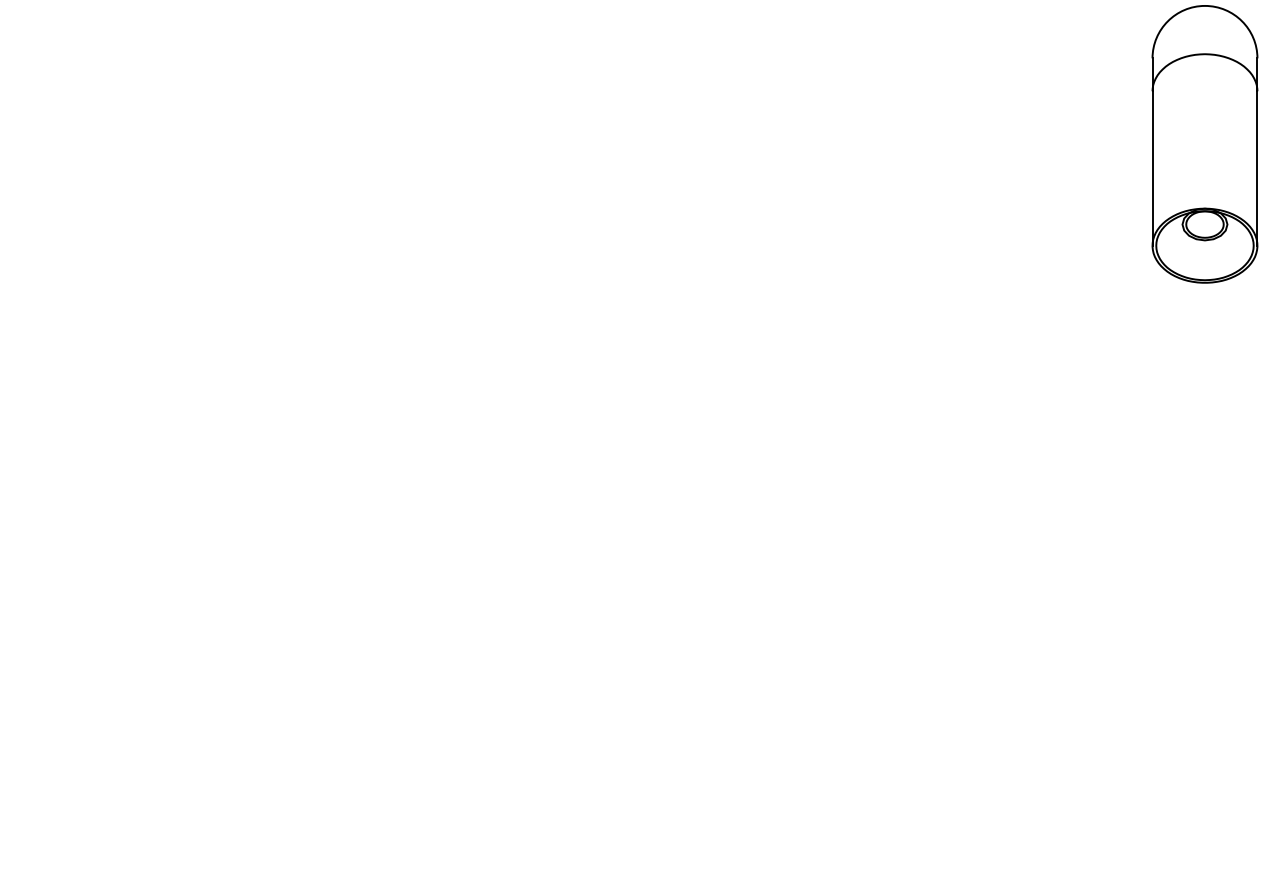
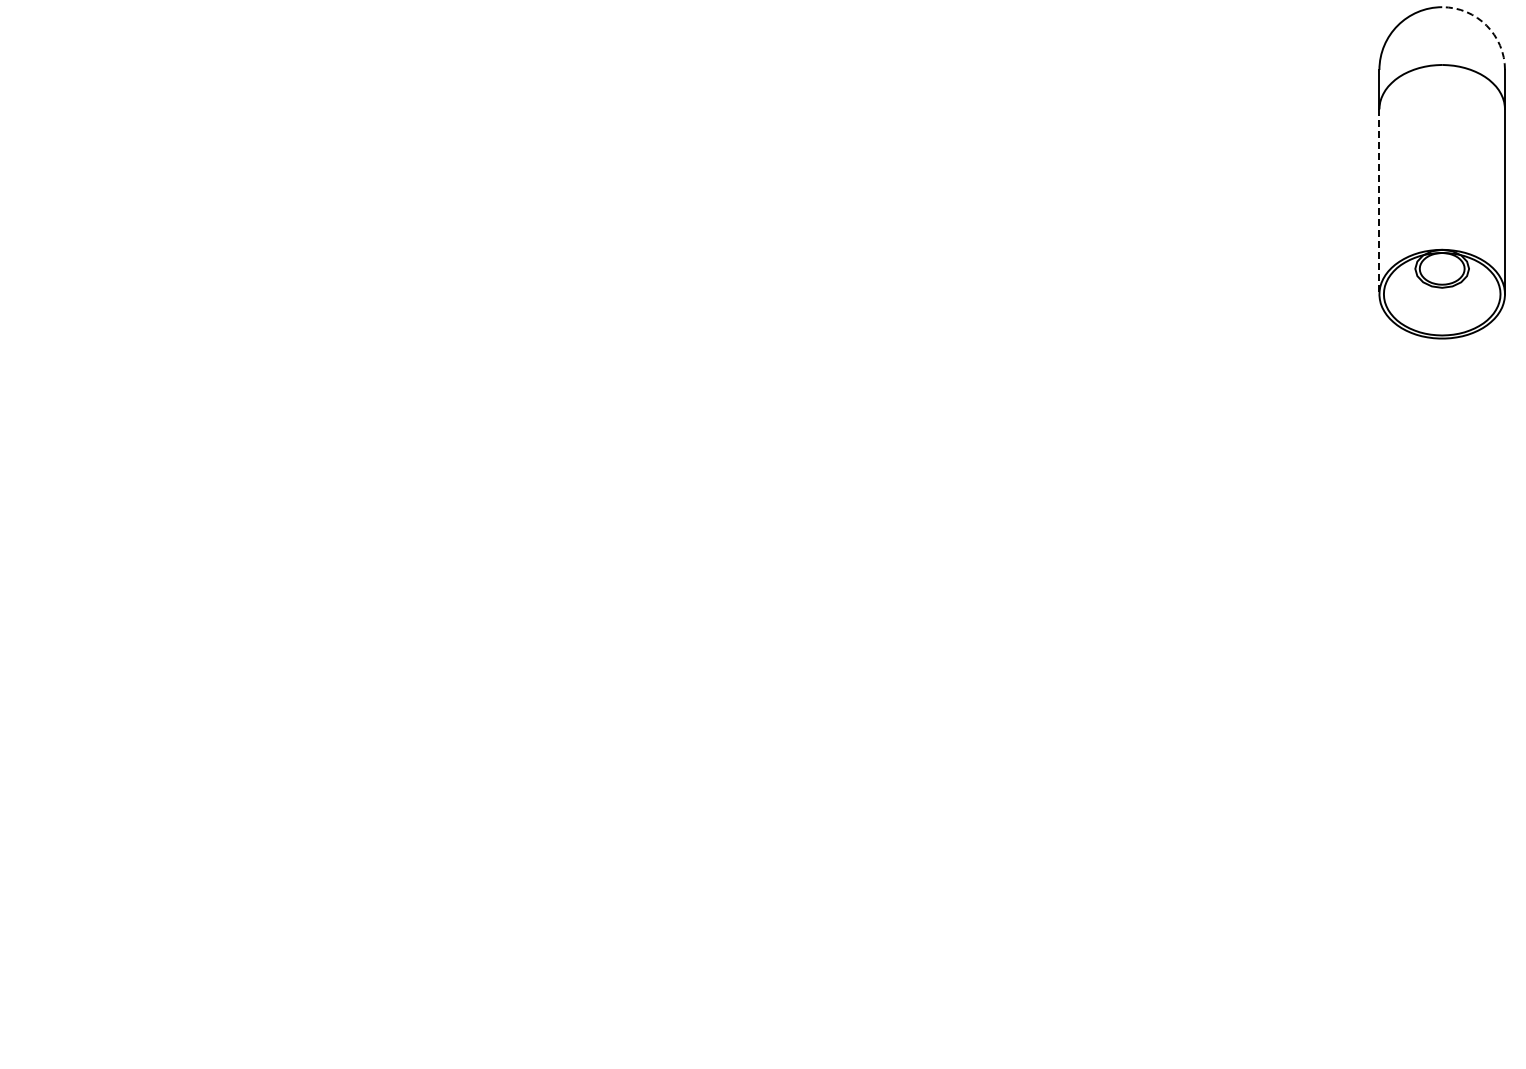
arc: (1241, 21) -> (1486, 25), solid -> dashed
line: (1152, 169) -> (1379, 202), solid -> dashed

